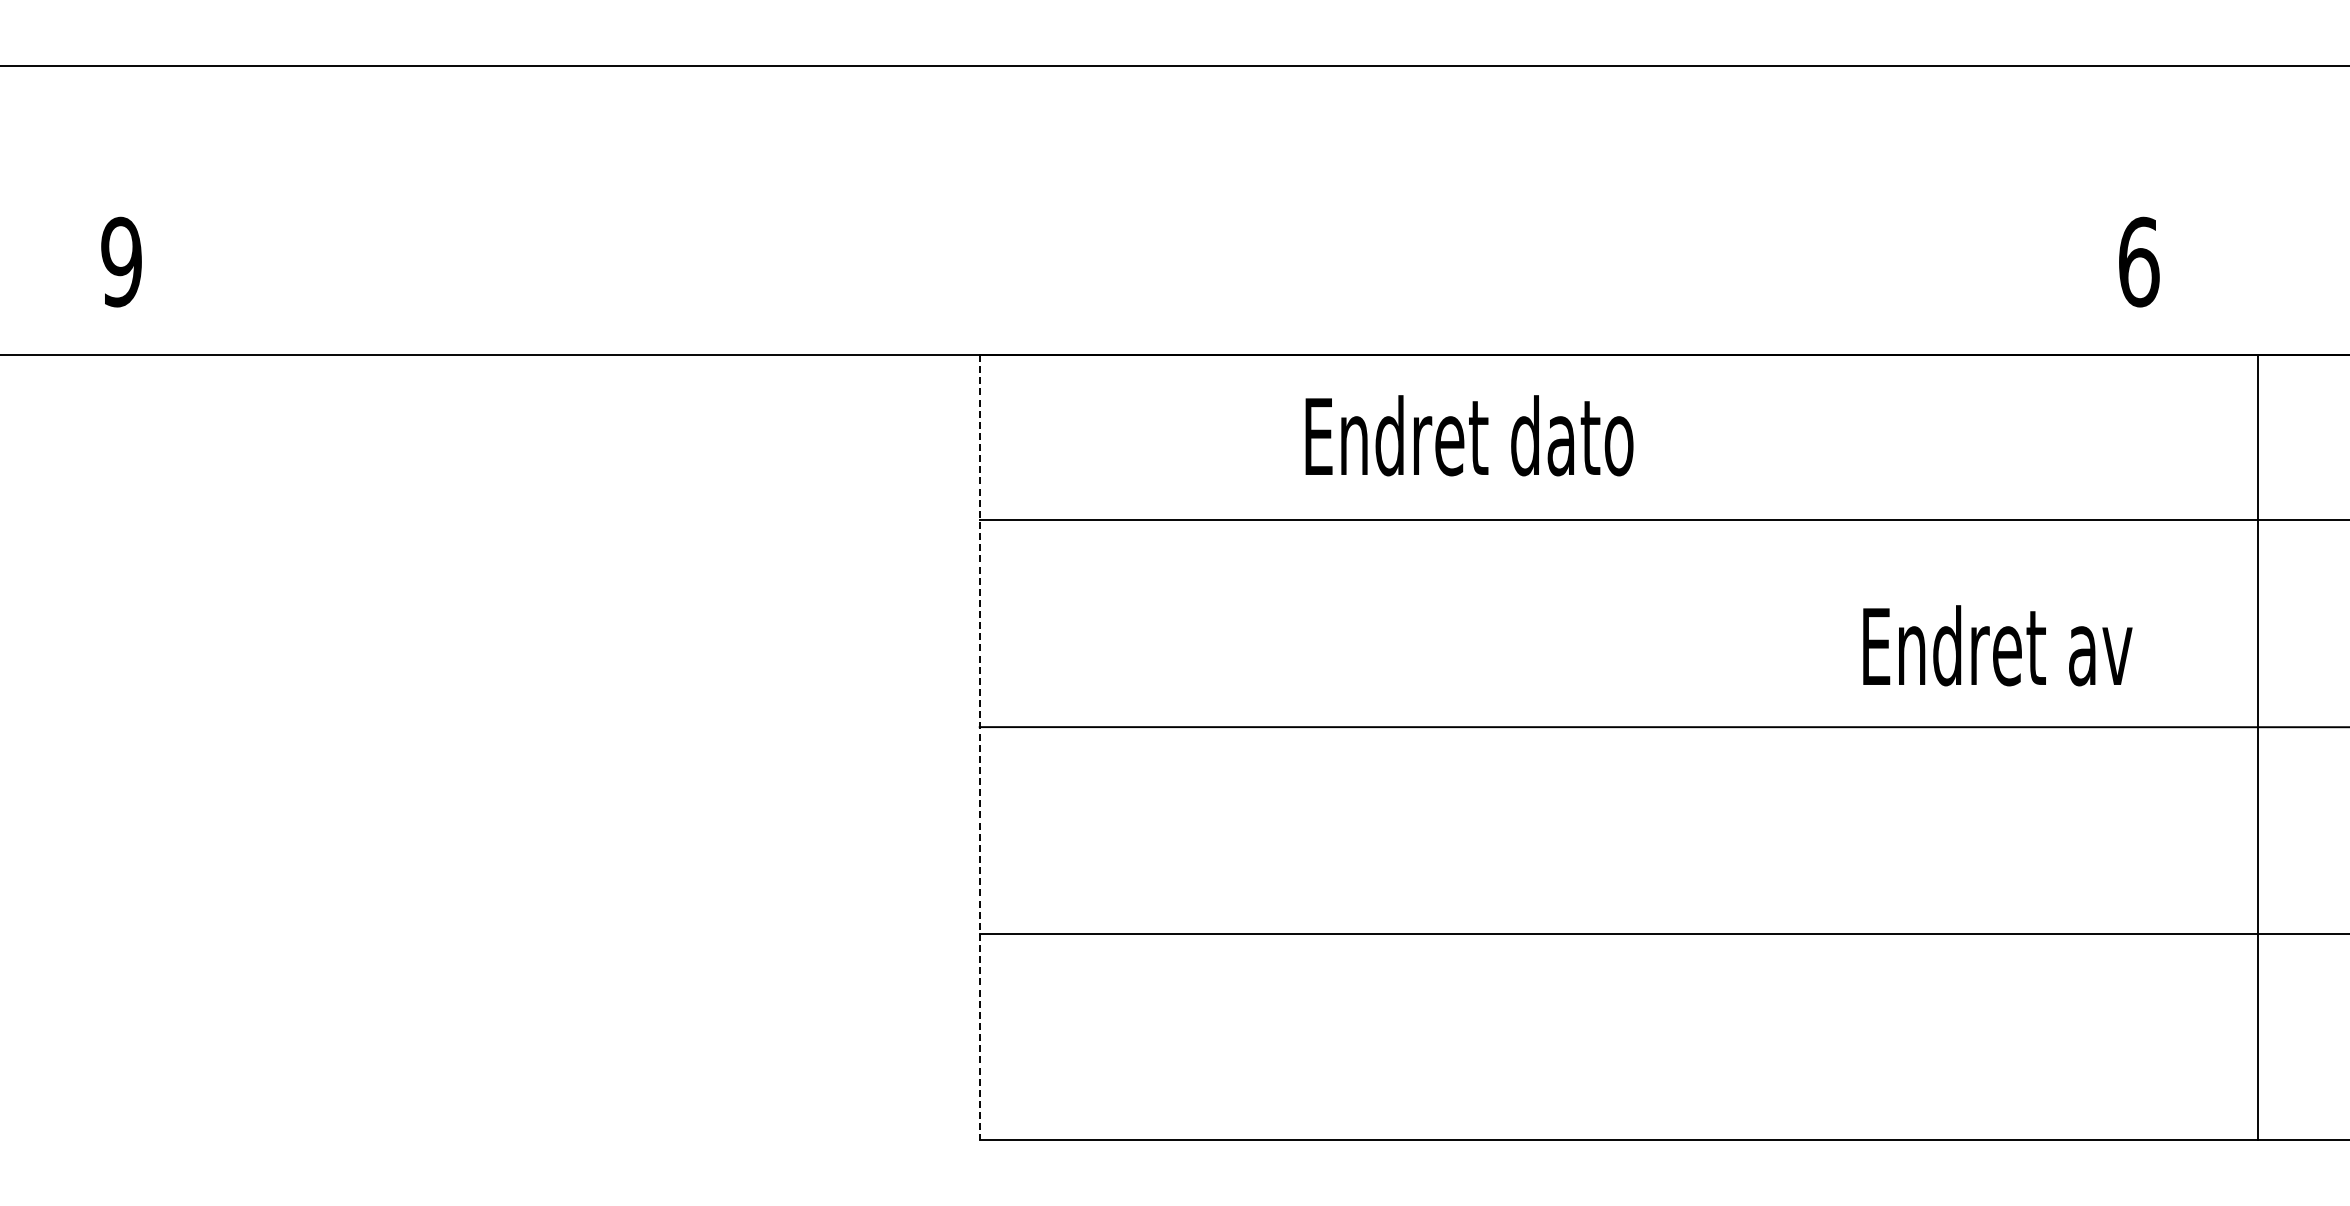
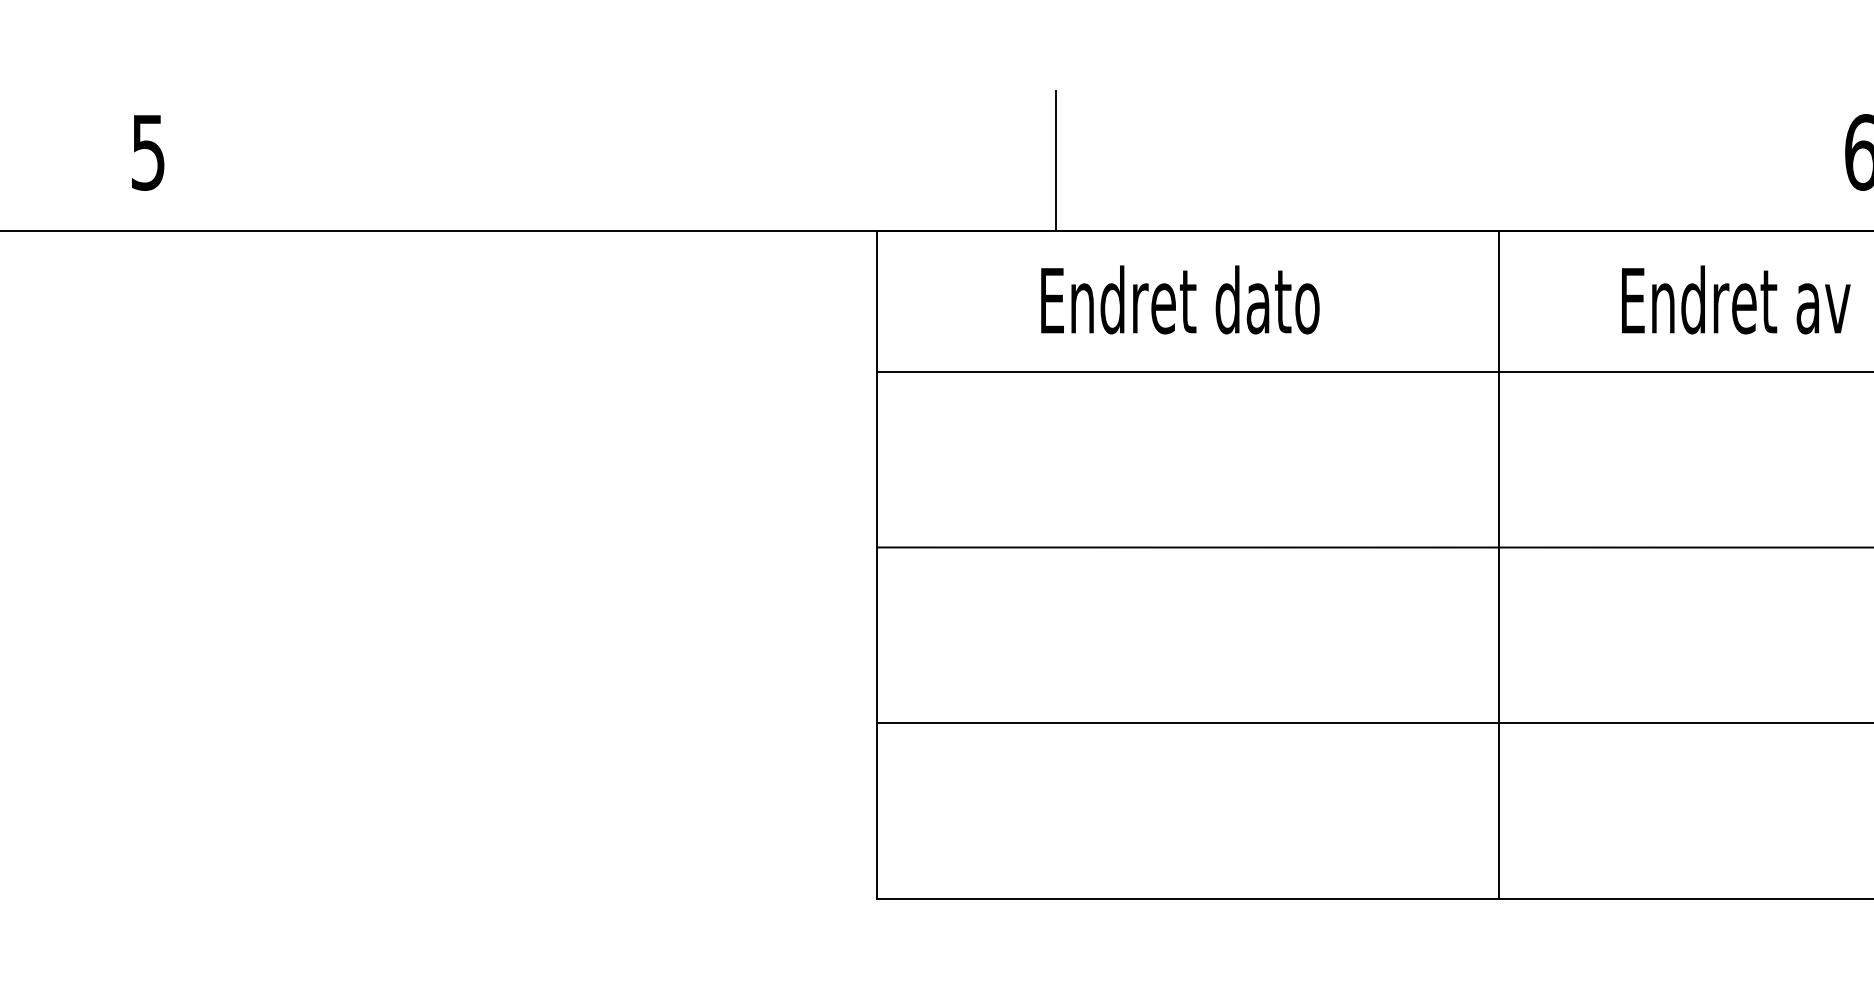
text: (121, 261) -> (148, 151), 9 -> 5
line: (1190, 272) -> (1056, 161), added
text: (1469, 435) -> (1180, 299), moved
text: (1997, 645) -> (1735, 299), moved
line: (979, 747) -> (877, 564), dashed -> solid
line: (1711, 747) -> (1498, 564), added

